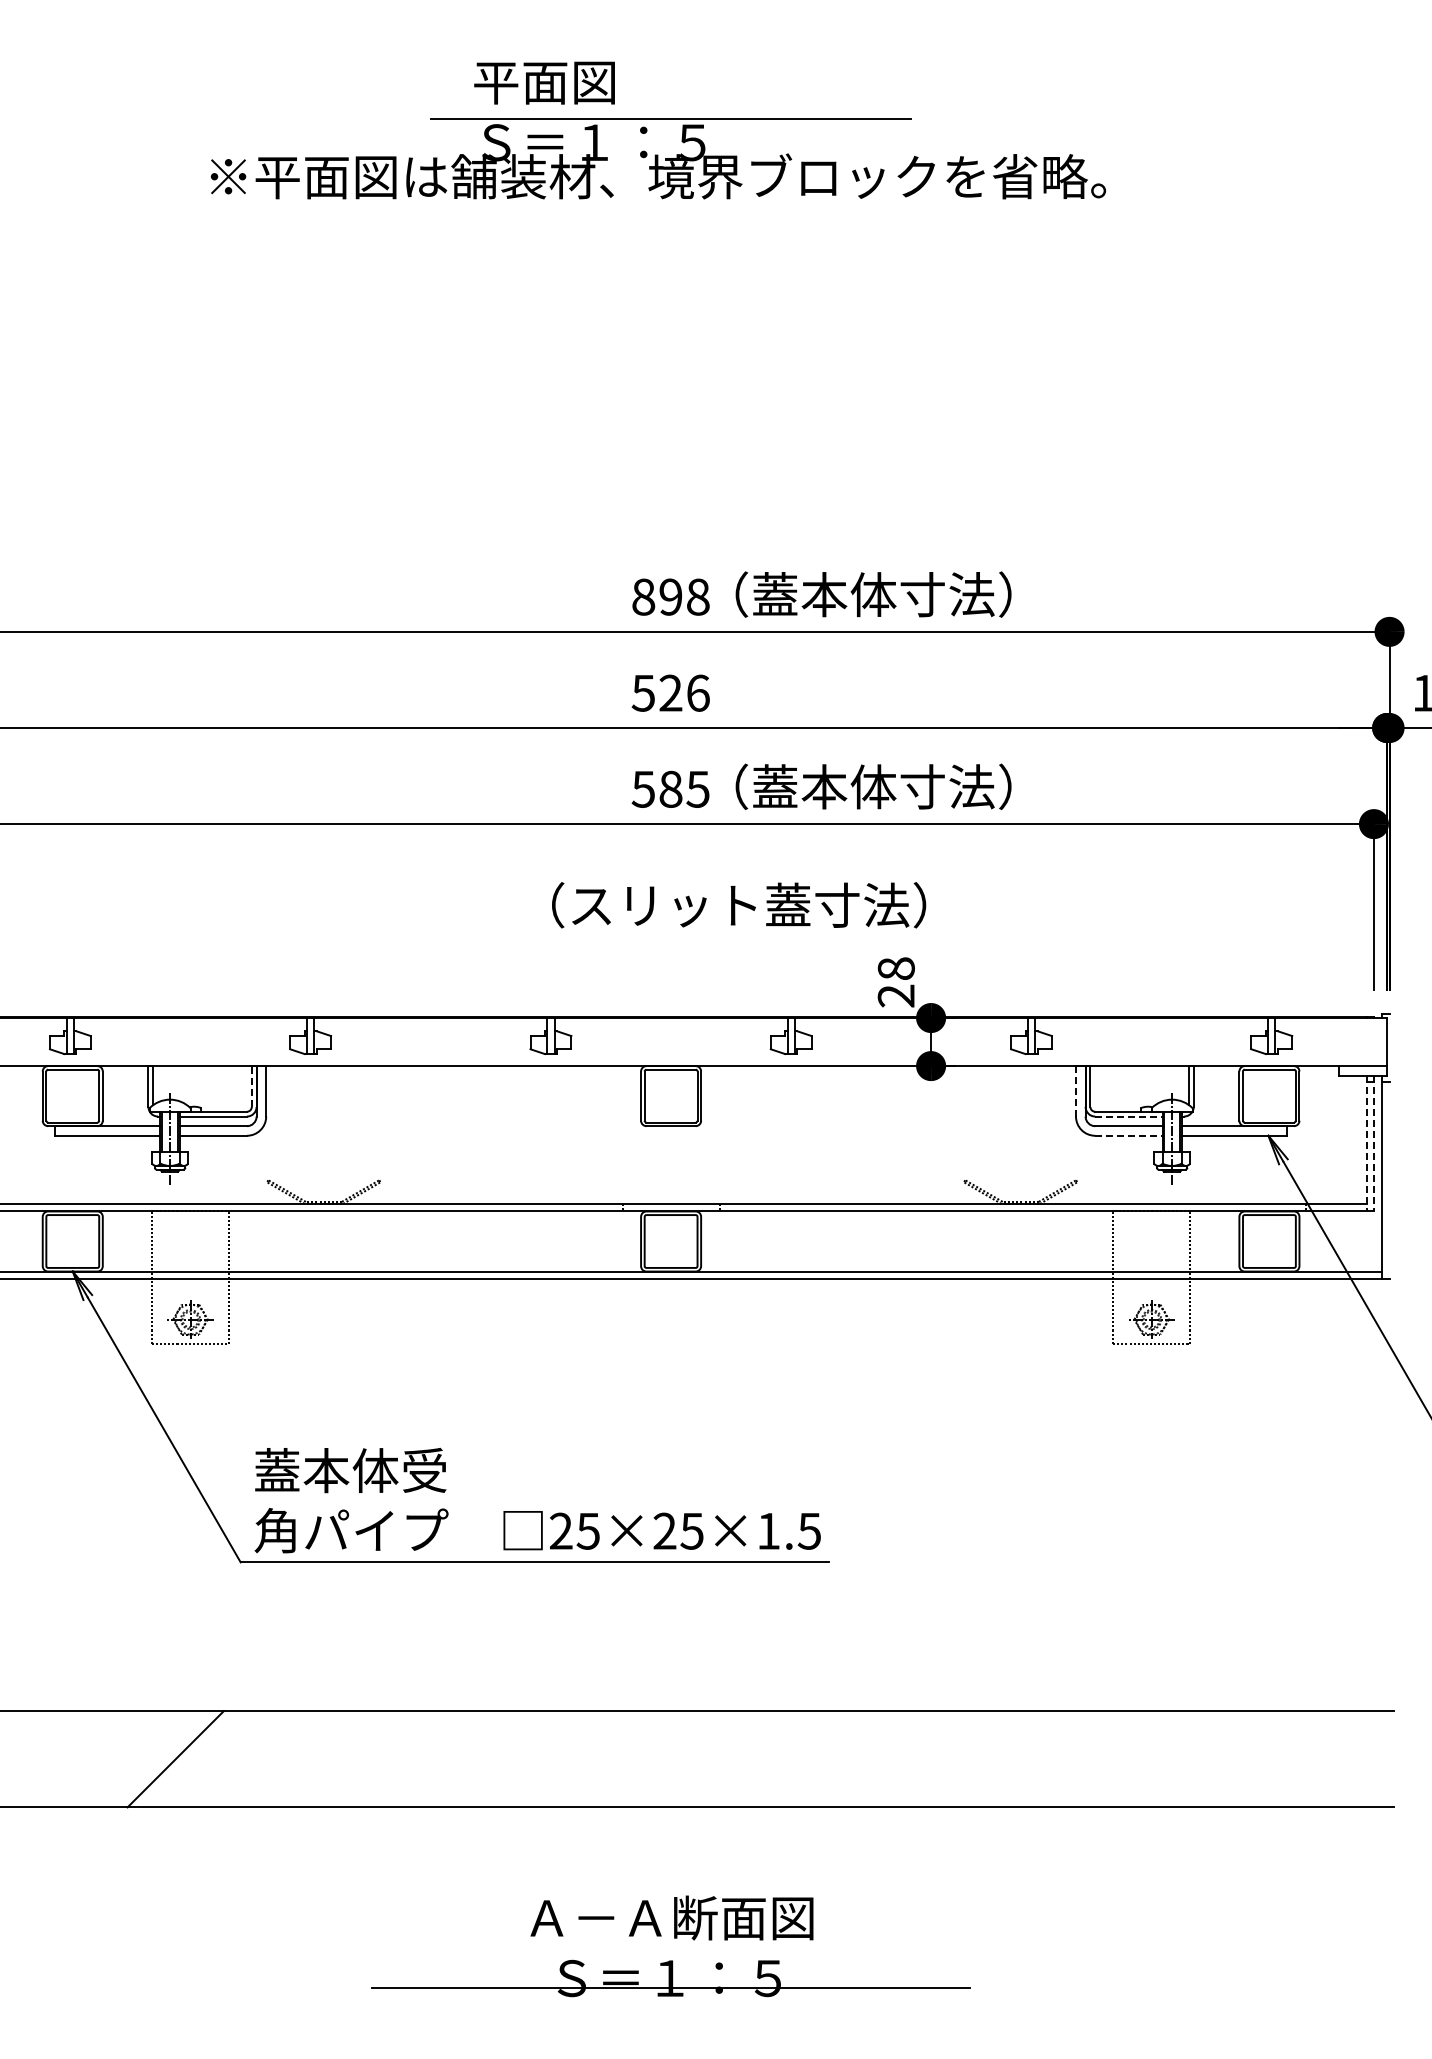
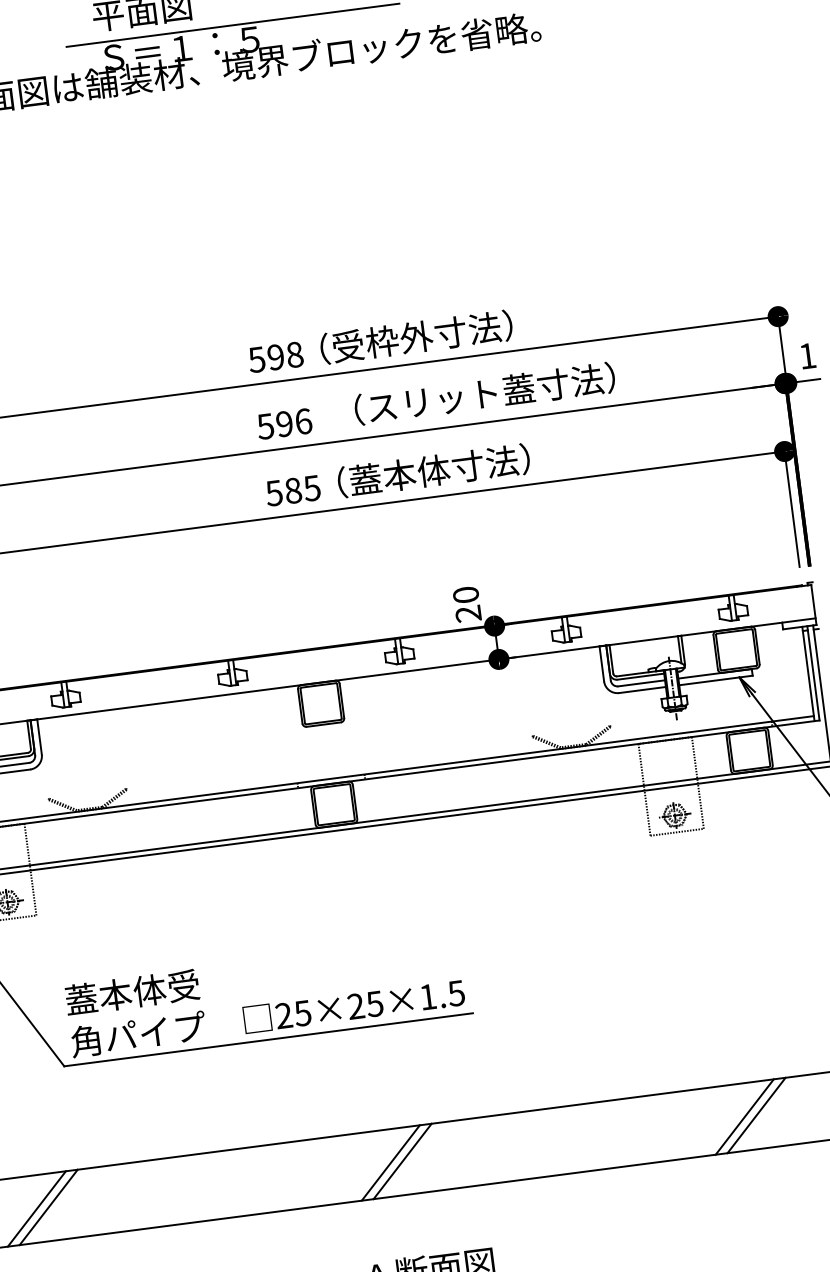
text: (825, 594) -> (383, 341), （蓋本体寸法） -> （受枠外寸法）
text: (643, 596) -> (256, 359), 898 -> 598
text: (670, 693) -> (284, 424), 526 -> 596
text: (739, 905) -> (485, 393), moved
text: (895, 968) -> (465, 594), 28 -> 20
line: (251, 1086) -> (28, 734), dashed -> solid
line: (1075, 1090) -> (601, 663), dashed -> solid
line: (1128, 1116) -> (640, 676), dashed -> solid
line: (1128, 1135) -> (642, 689), dashed -> solid
line: (1366, 1143) -> (808, 673), dashed -> solid
line: (1373, 1143) -> (813, 673), dashed -> solid
line: (192, 1759) -> (48, 1207), added
line: (685, 1759) -> (390, 1163), added
line: (702, 1759) -> (402, 1161), added
line: (1195, 1759) -> (745, 1117), added
line: (1212, 1759) -> (756, 1115), added

